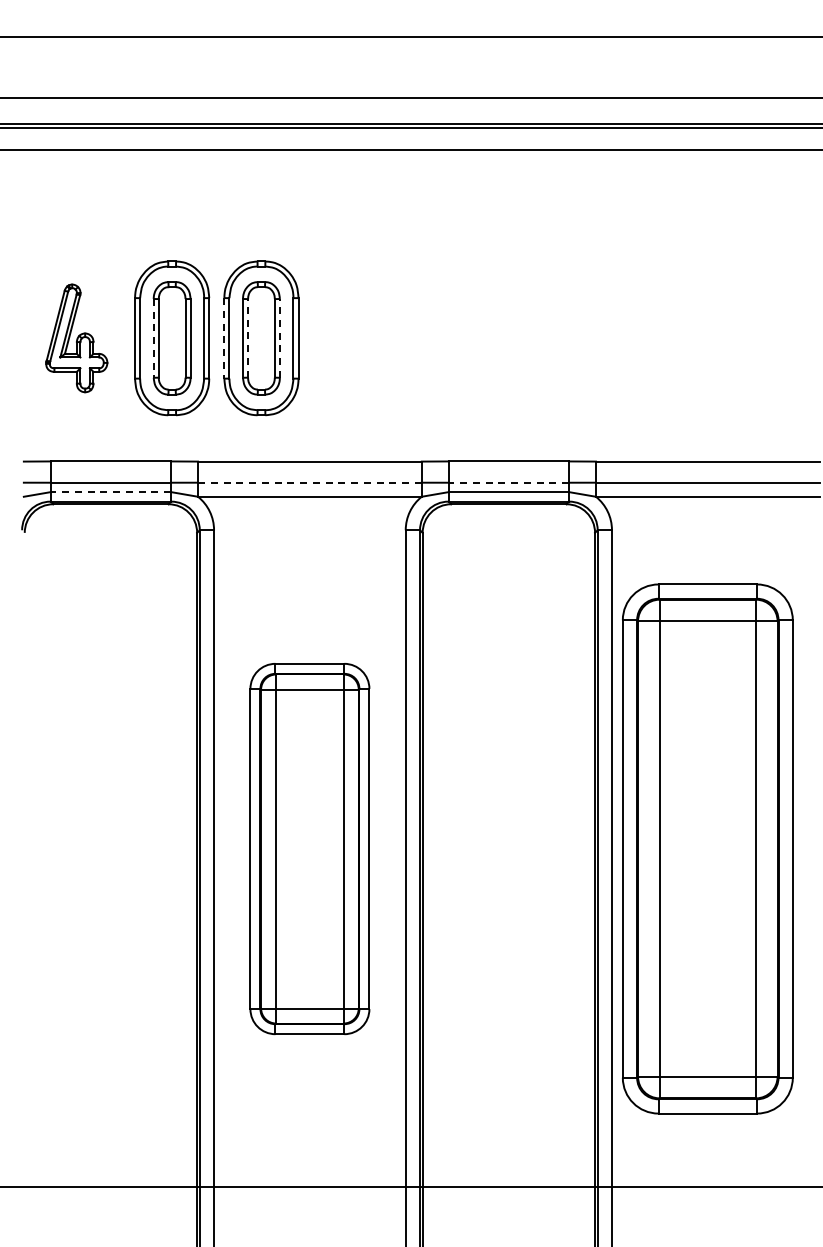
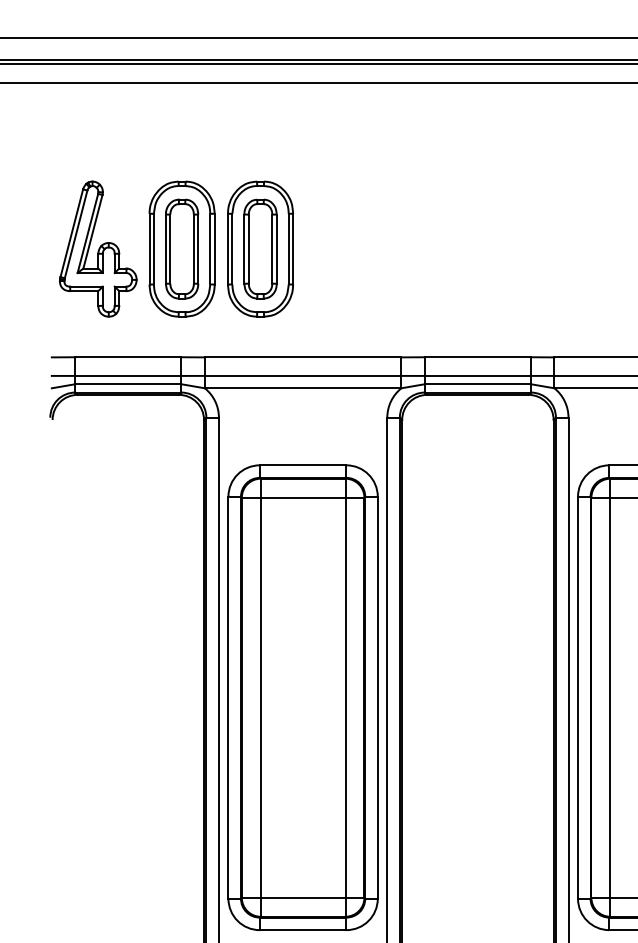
line: (248, 337) -> (249, 248), dashed -> solid
line: (279, 337) -> (276, 248), dashed -> solid
part: (76, 338) -> (98, 249), size x1.43
line: (153, 338) -> (165, 249), dashed -> solid
line: (224, 338) -> (228, 249), dashed -> solid
line: (309, 482) -> (302, 375), dashed -> solid
line: (508, 482) -> (477, 375), dashed -> solid
line: (110, 492) -> (127, 384), dashed -> solid
part: (309, 848) -> (302, 697), size x1.43

